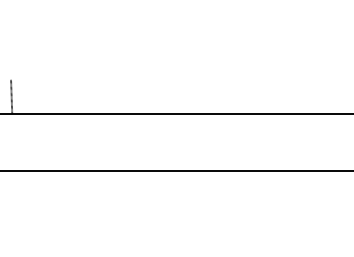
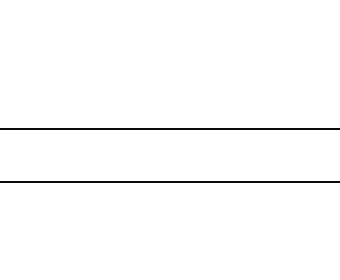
line: (11, 96) -> (8, 113), removed

